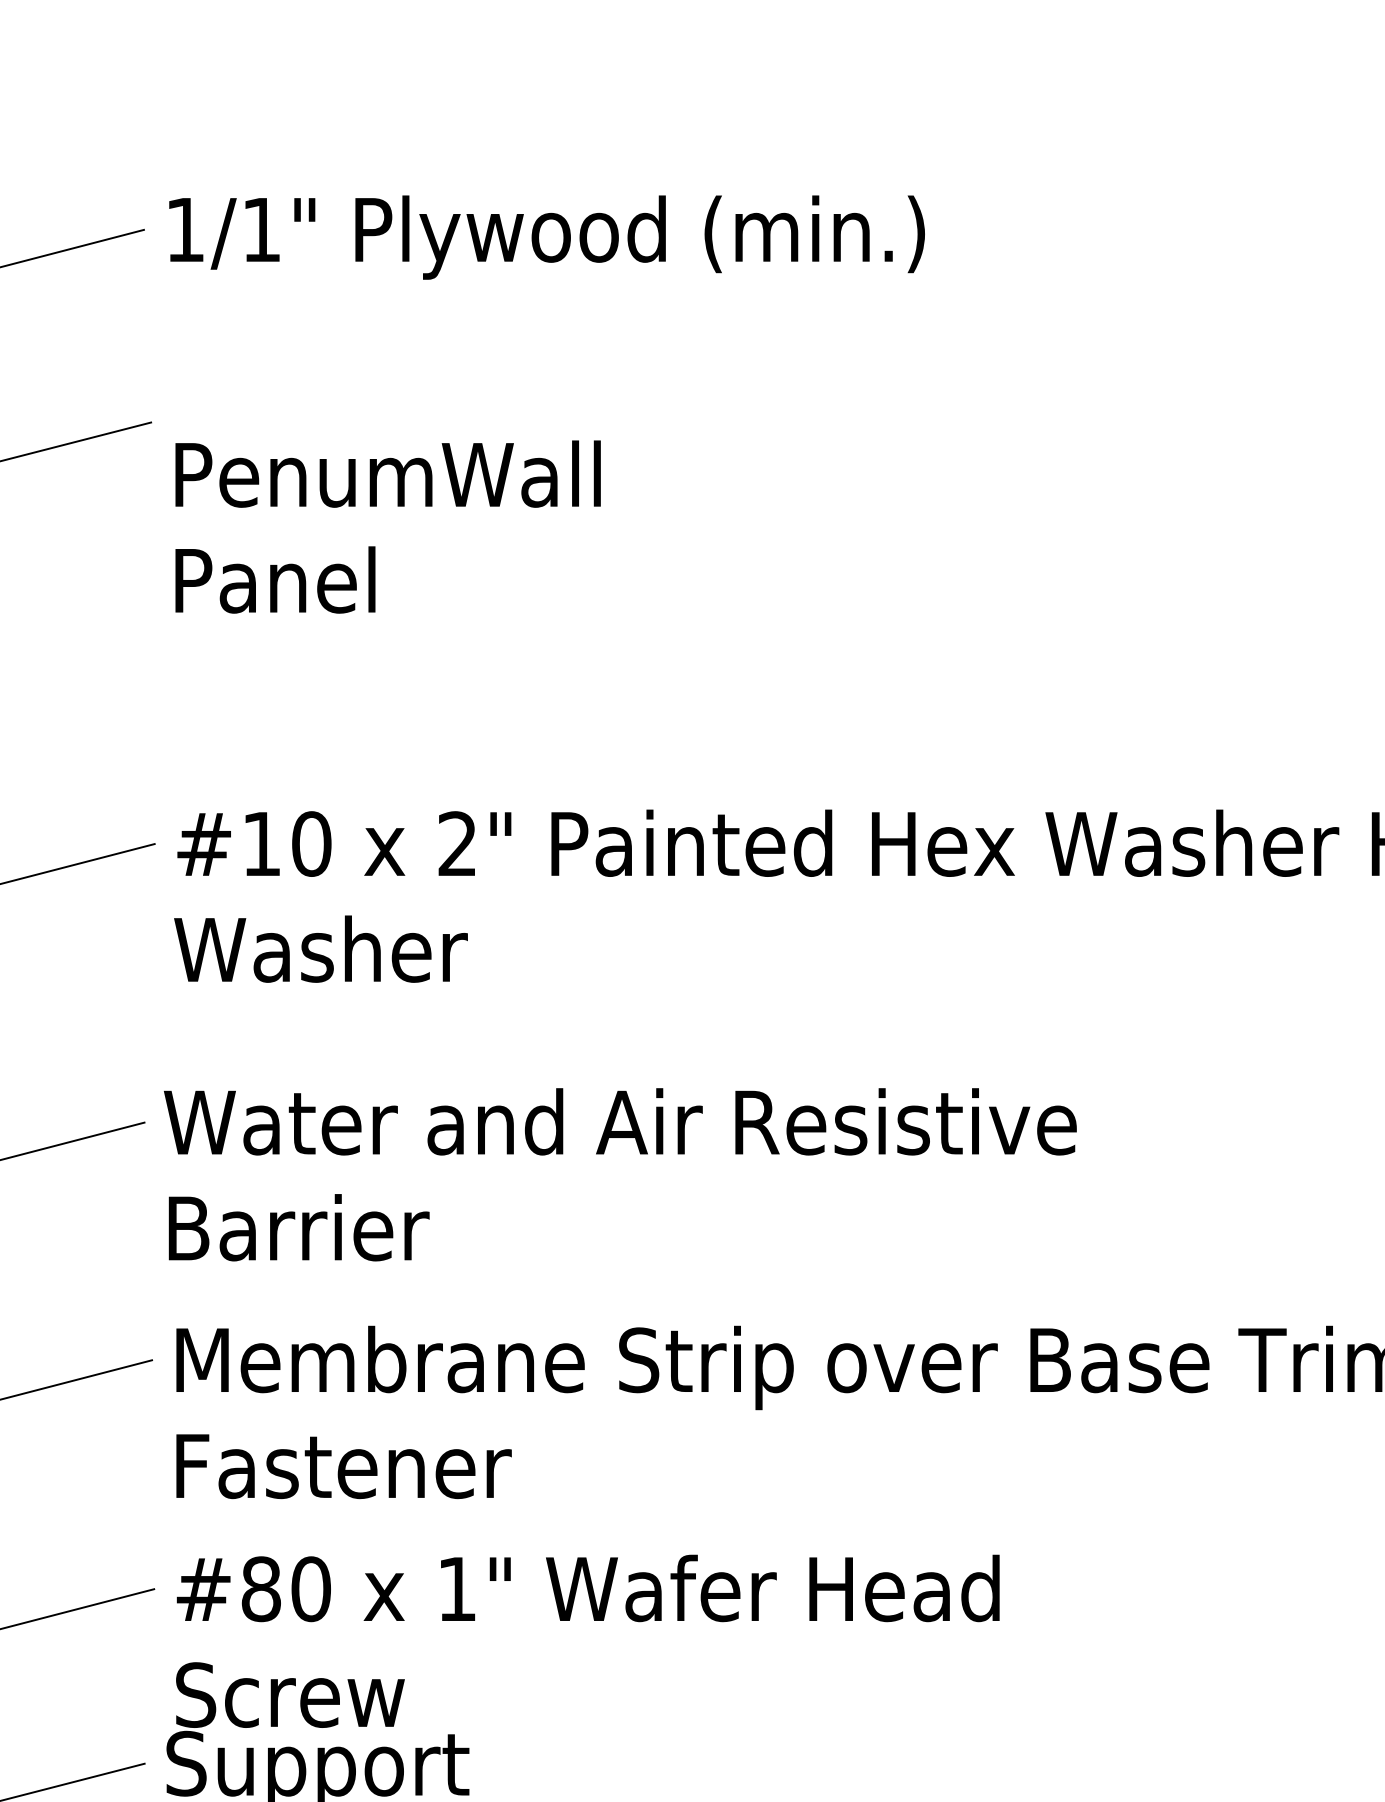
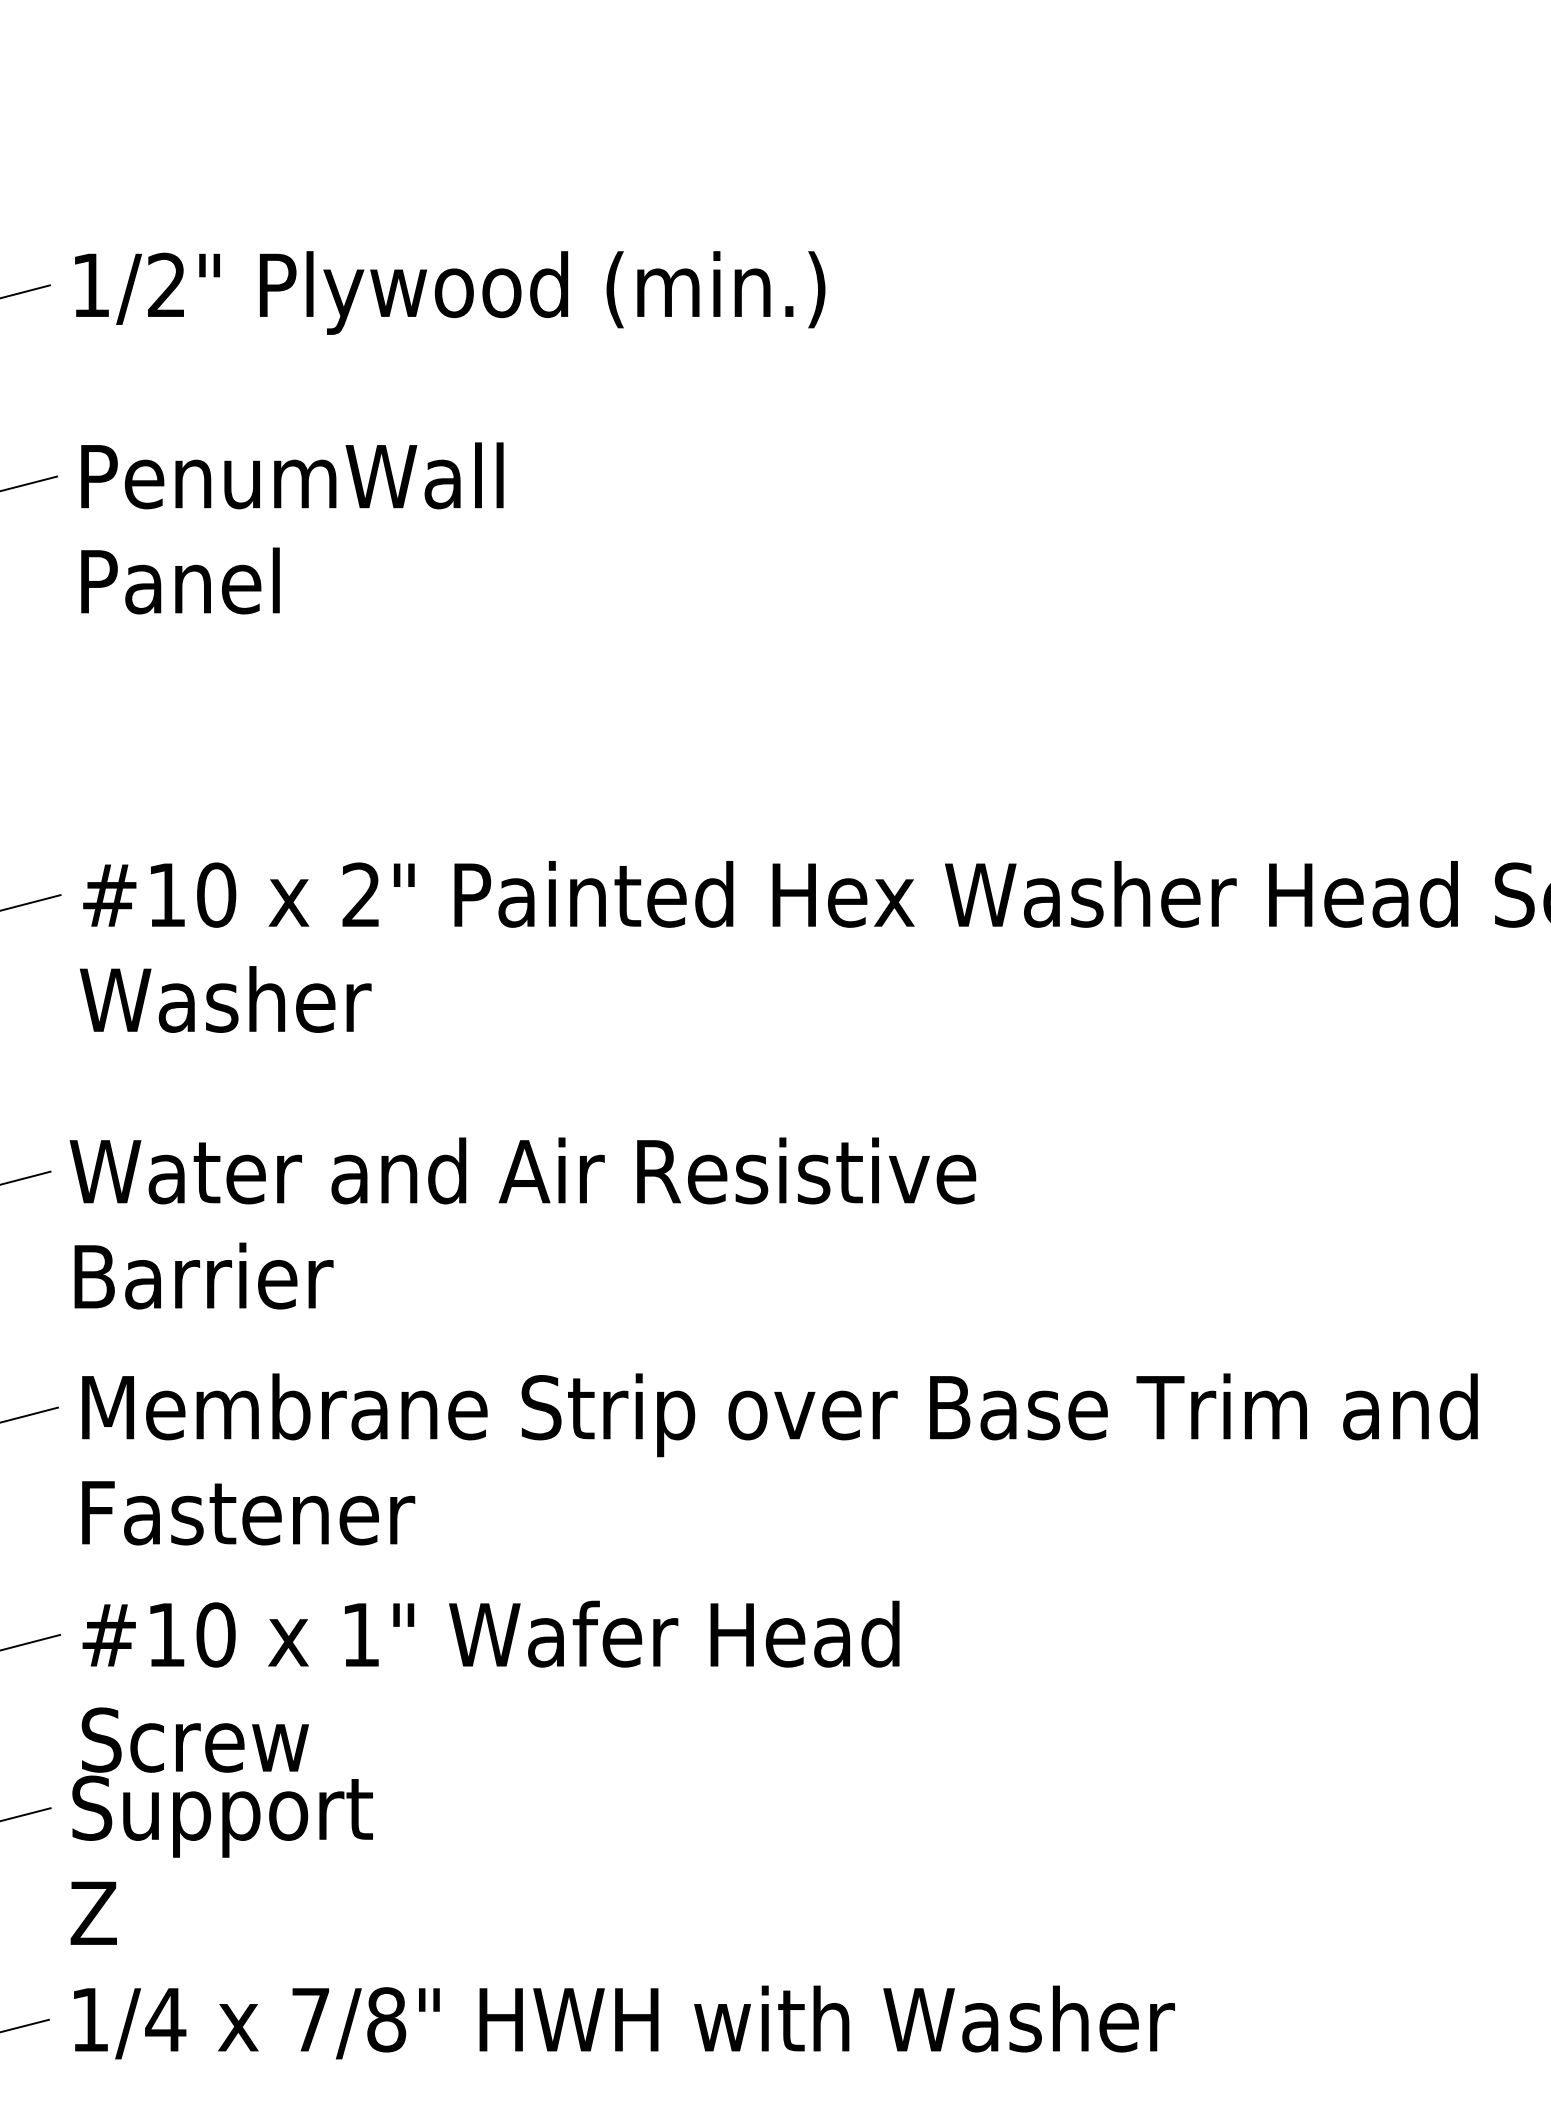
text: (261, 229) -> (166, 284), 1/1" -> 1/2"
text: (388, 527) -> (292, 528), moved
text: (261, 1588) -> (166, 1634), #80 -> #10

